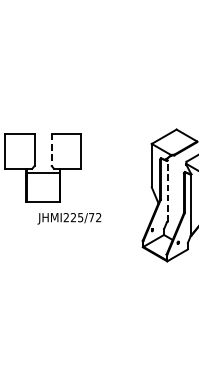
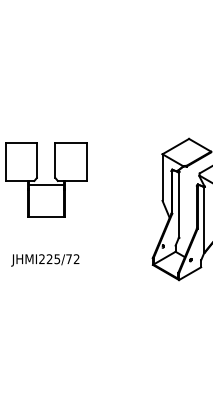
line: (51, 150) -> (55, 161), dashed -> solid
line: (167, 190) -> (179, 204), dashed -> solid
text: (69, 218) -> (45, 260), moved

